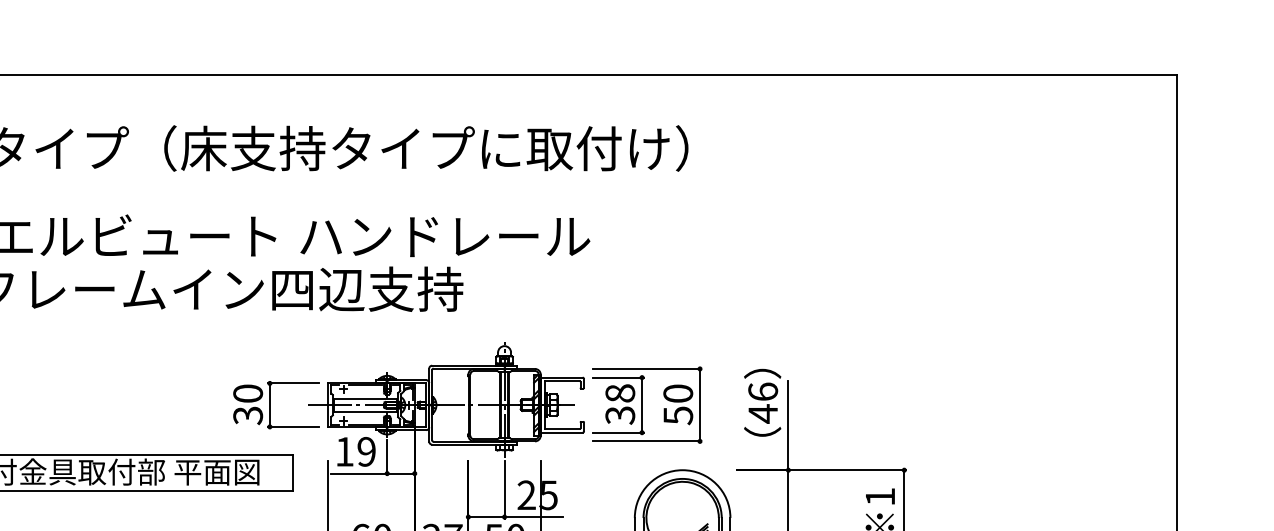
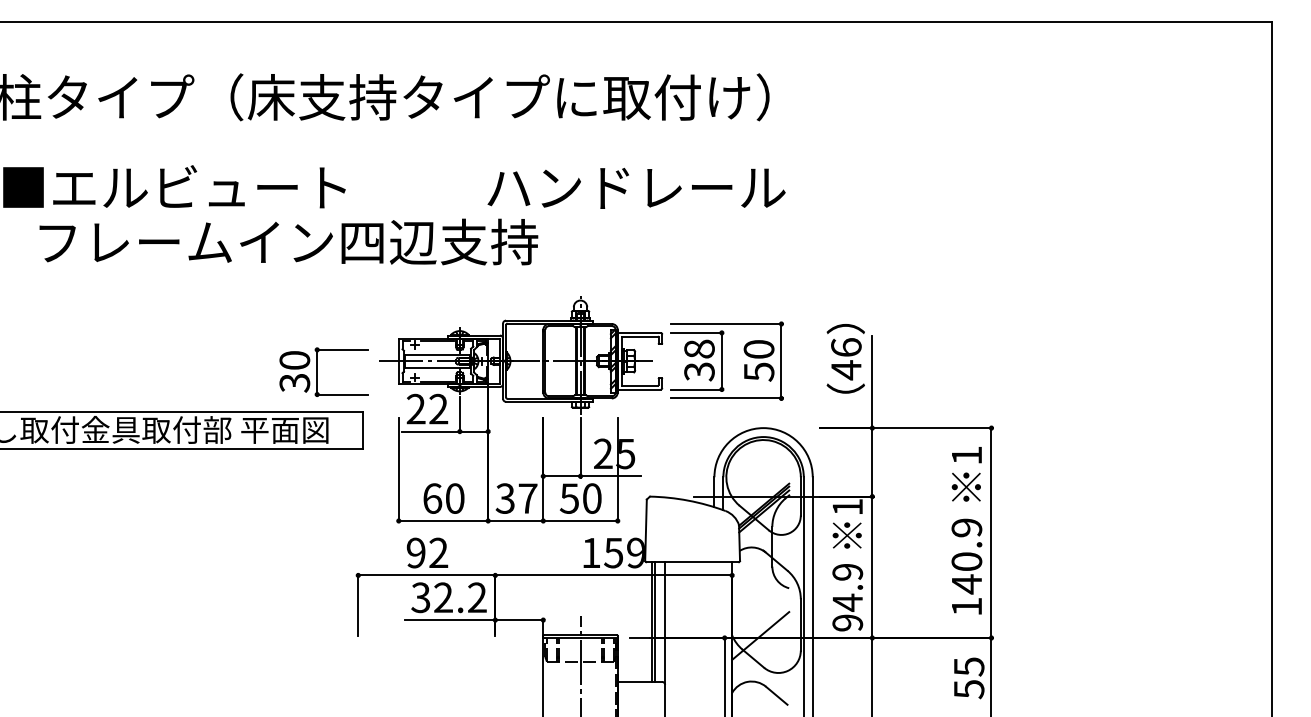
text: (445, 236) -> (636, 187), moved
part: (276, 404) -> (323, 371), moved
text: (355, 451) -> (427, 408), 19 -> 22

